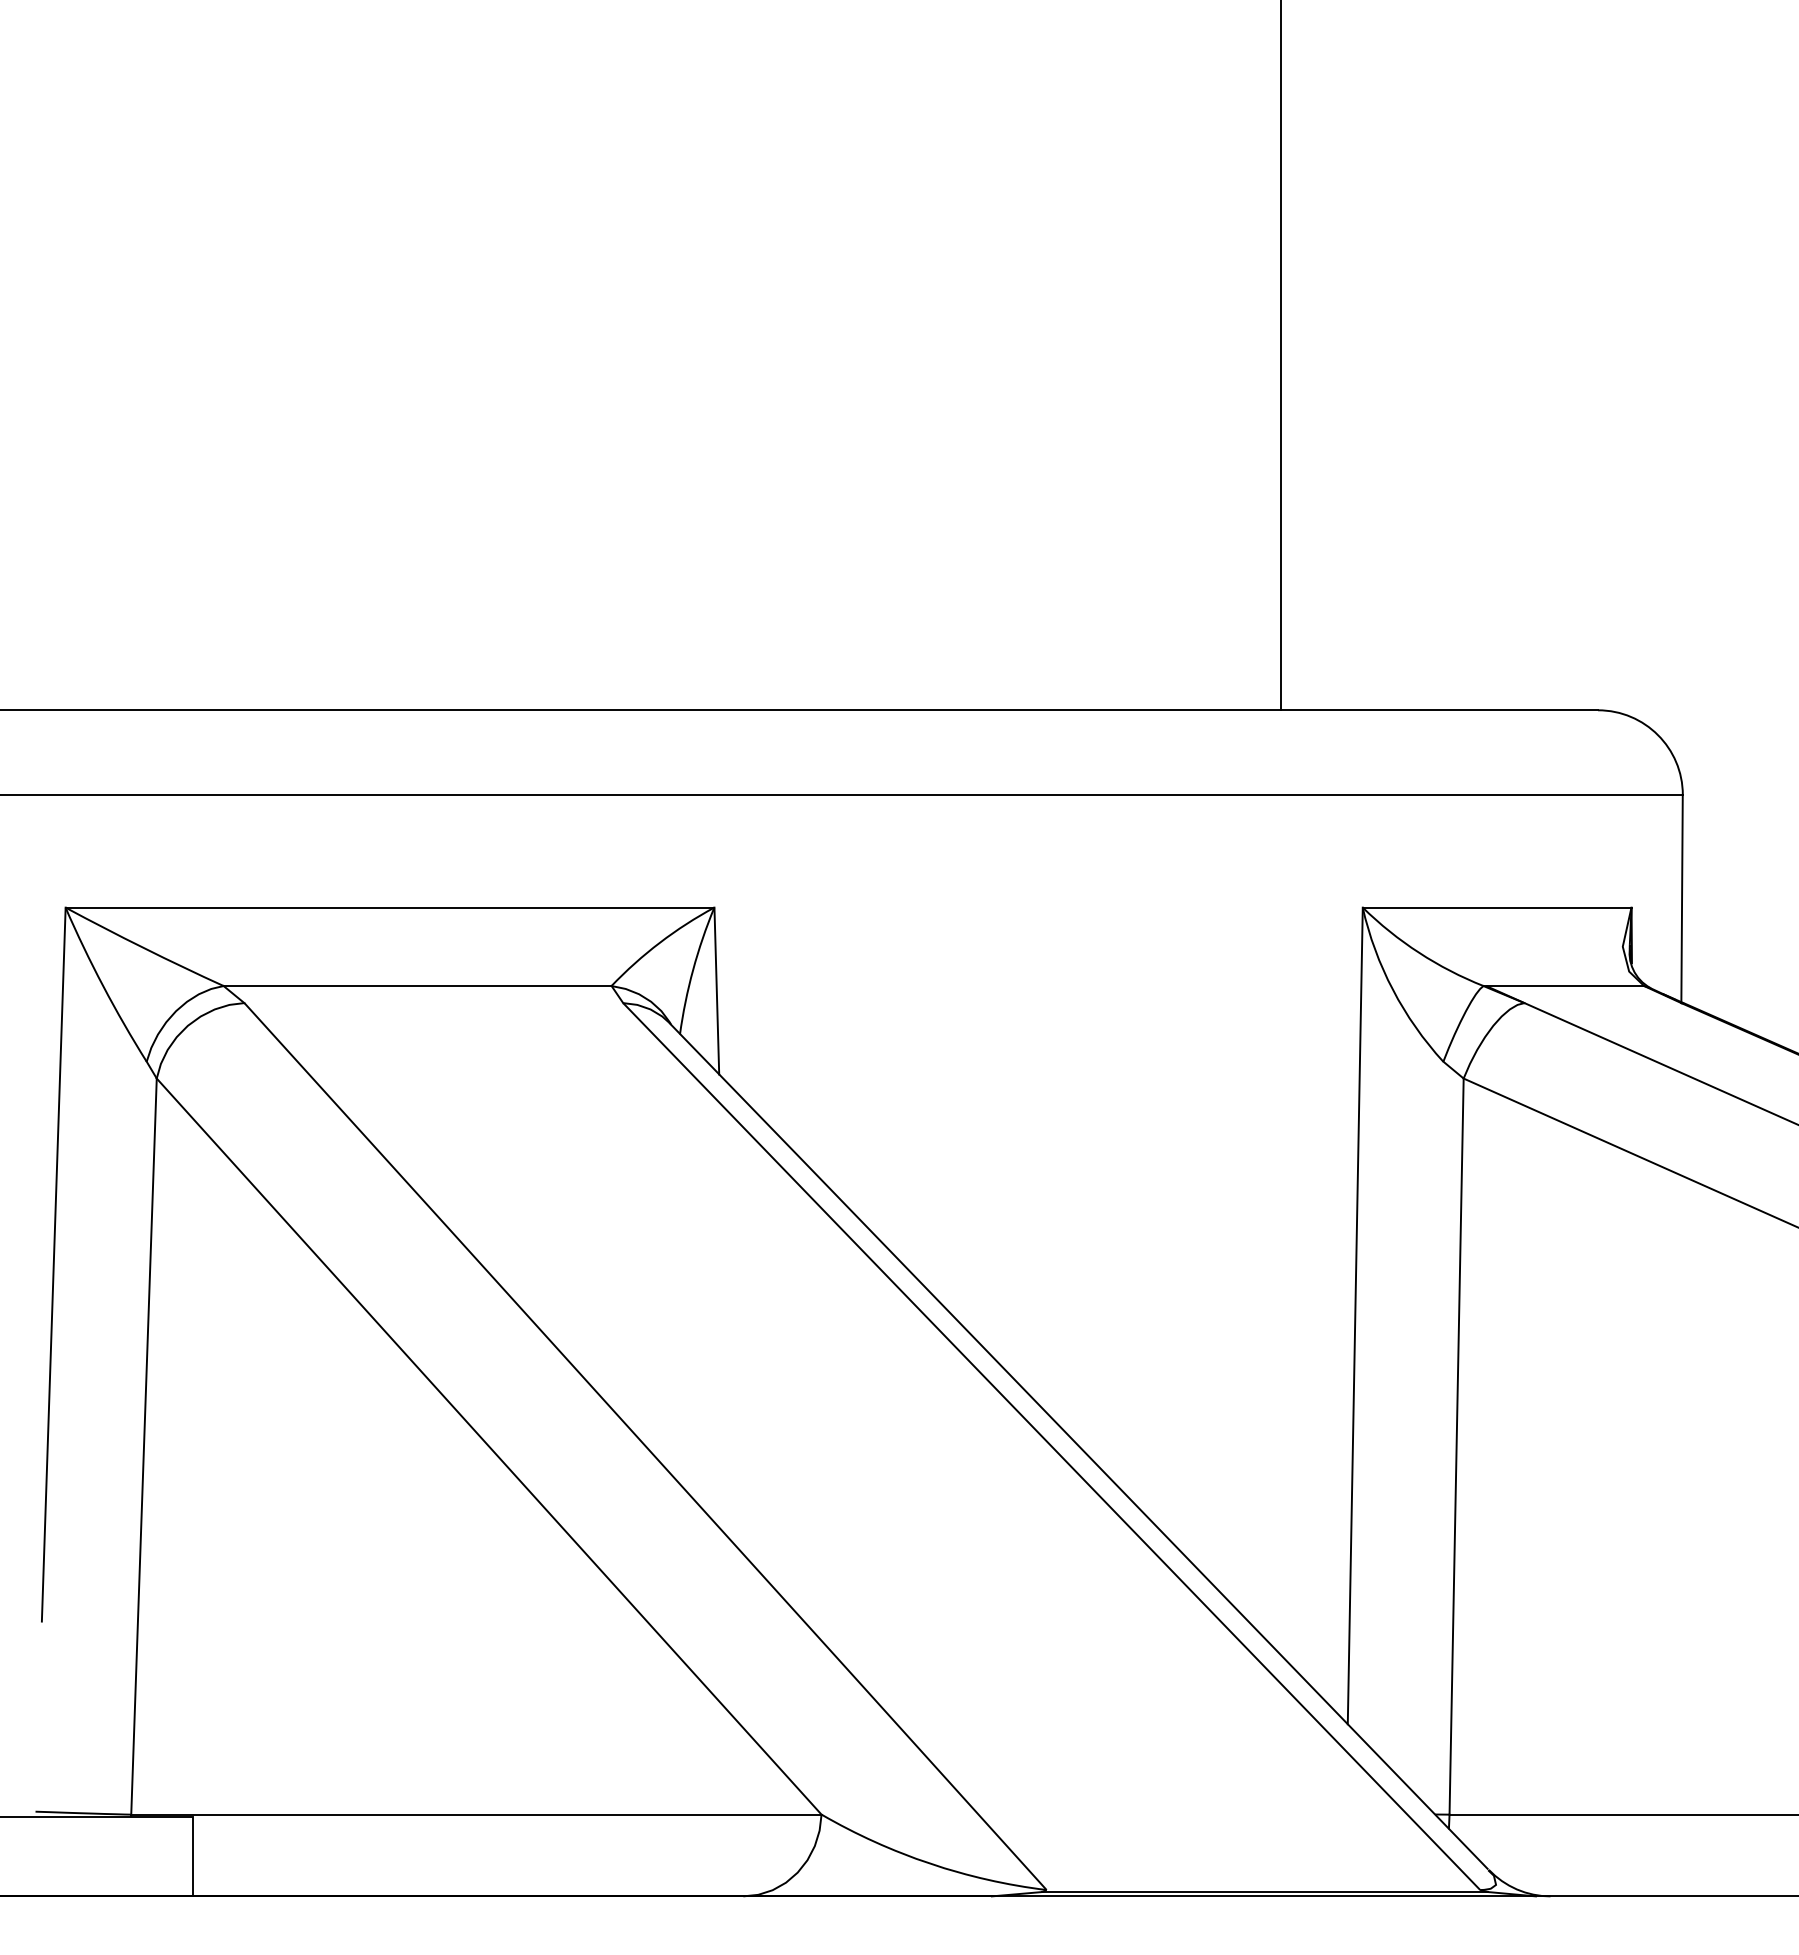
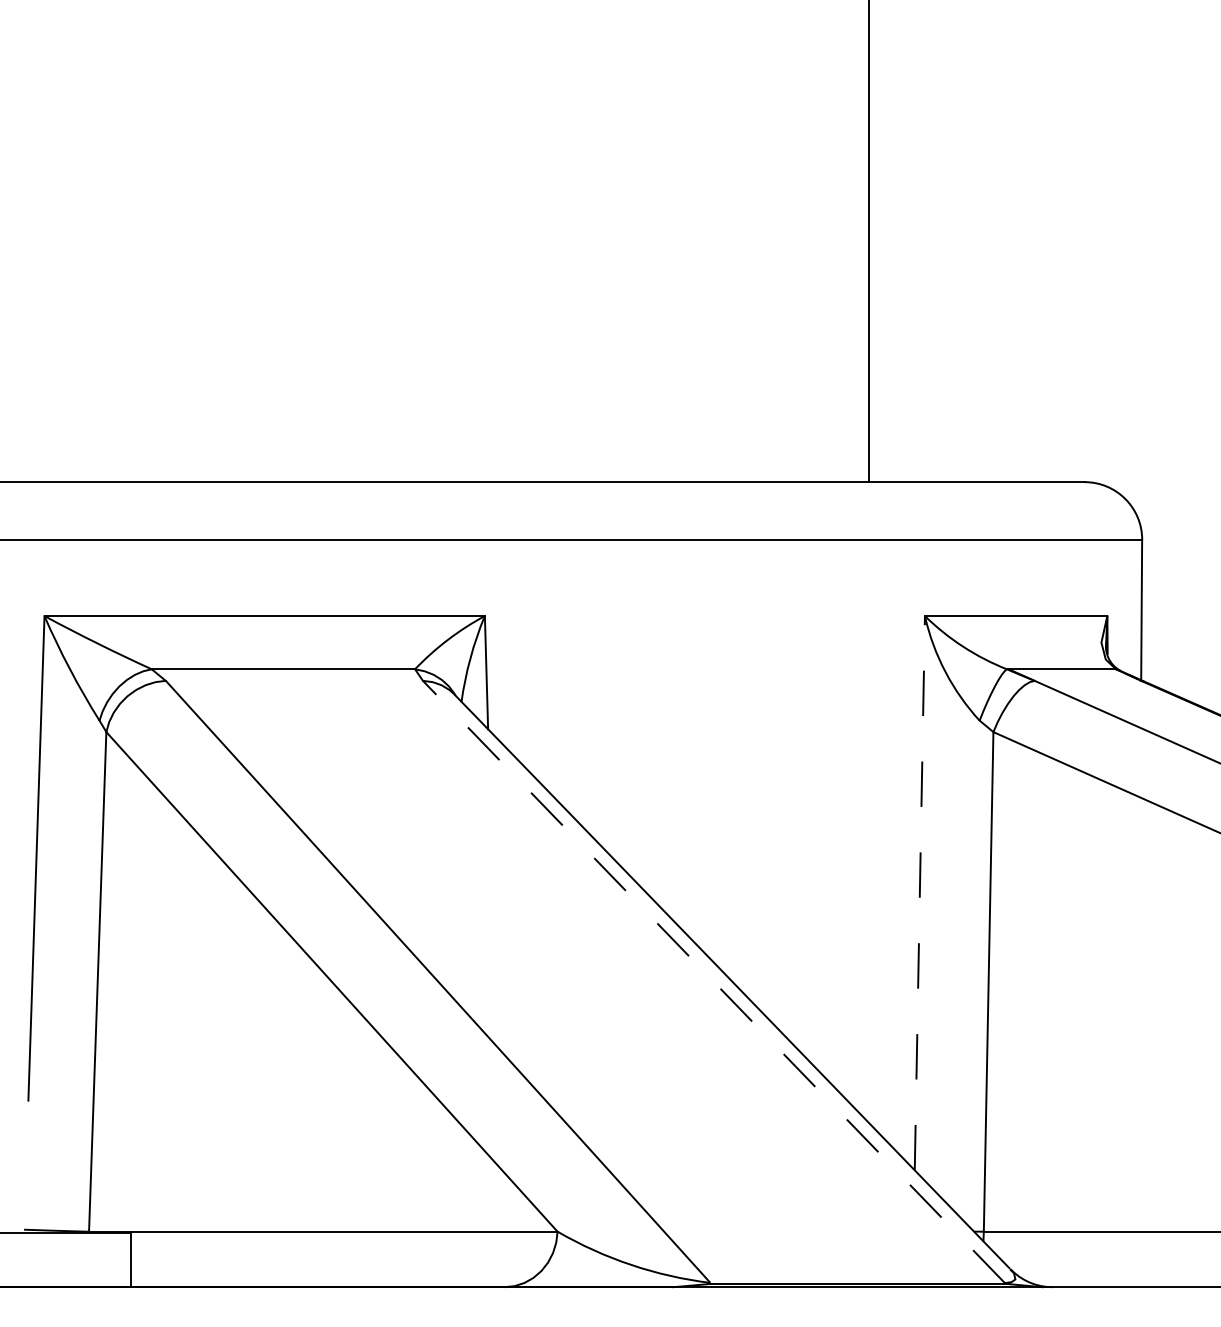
line: (1354, 1314) -> (919, 892), solid -> dashed
line: (1052, 1447) -> (714, 982), solid -> dashed

